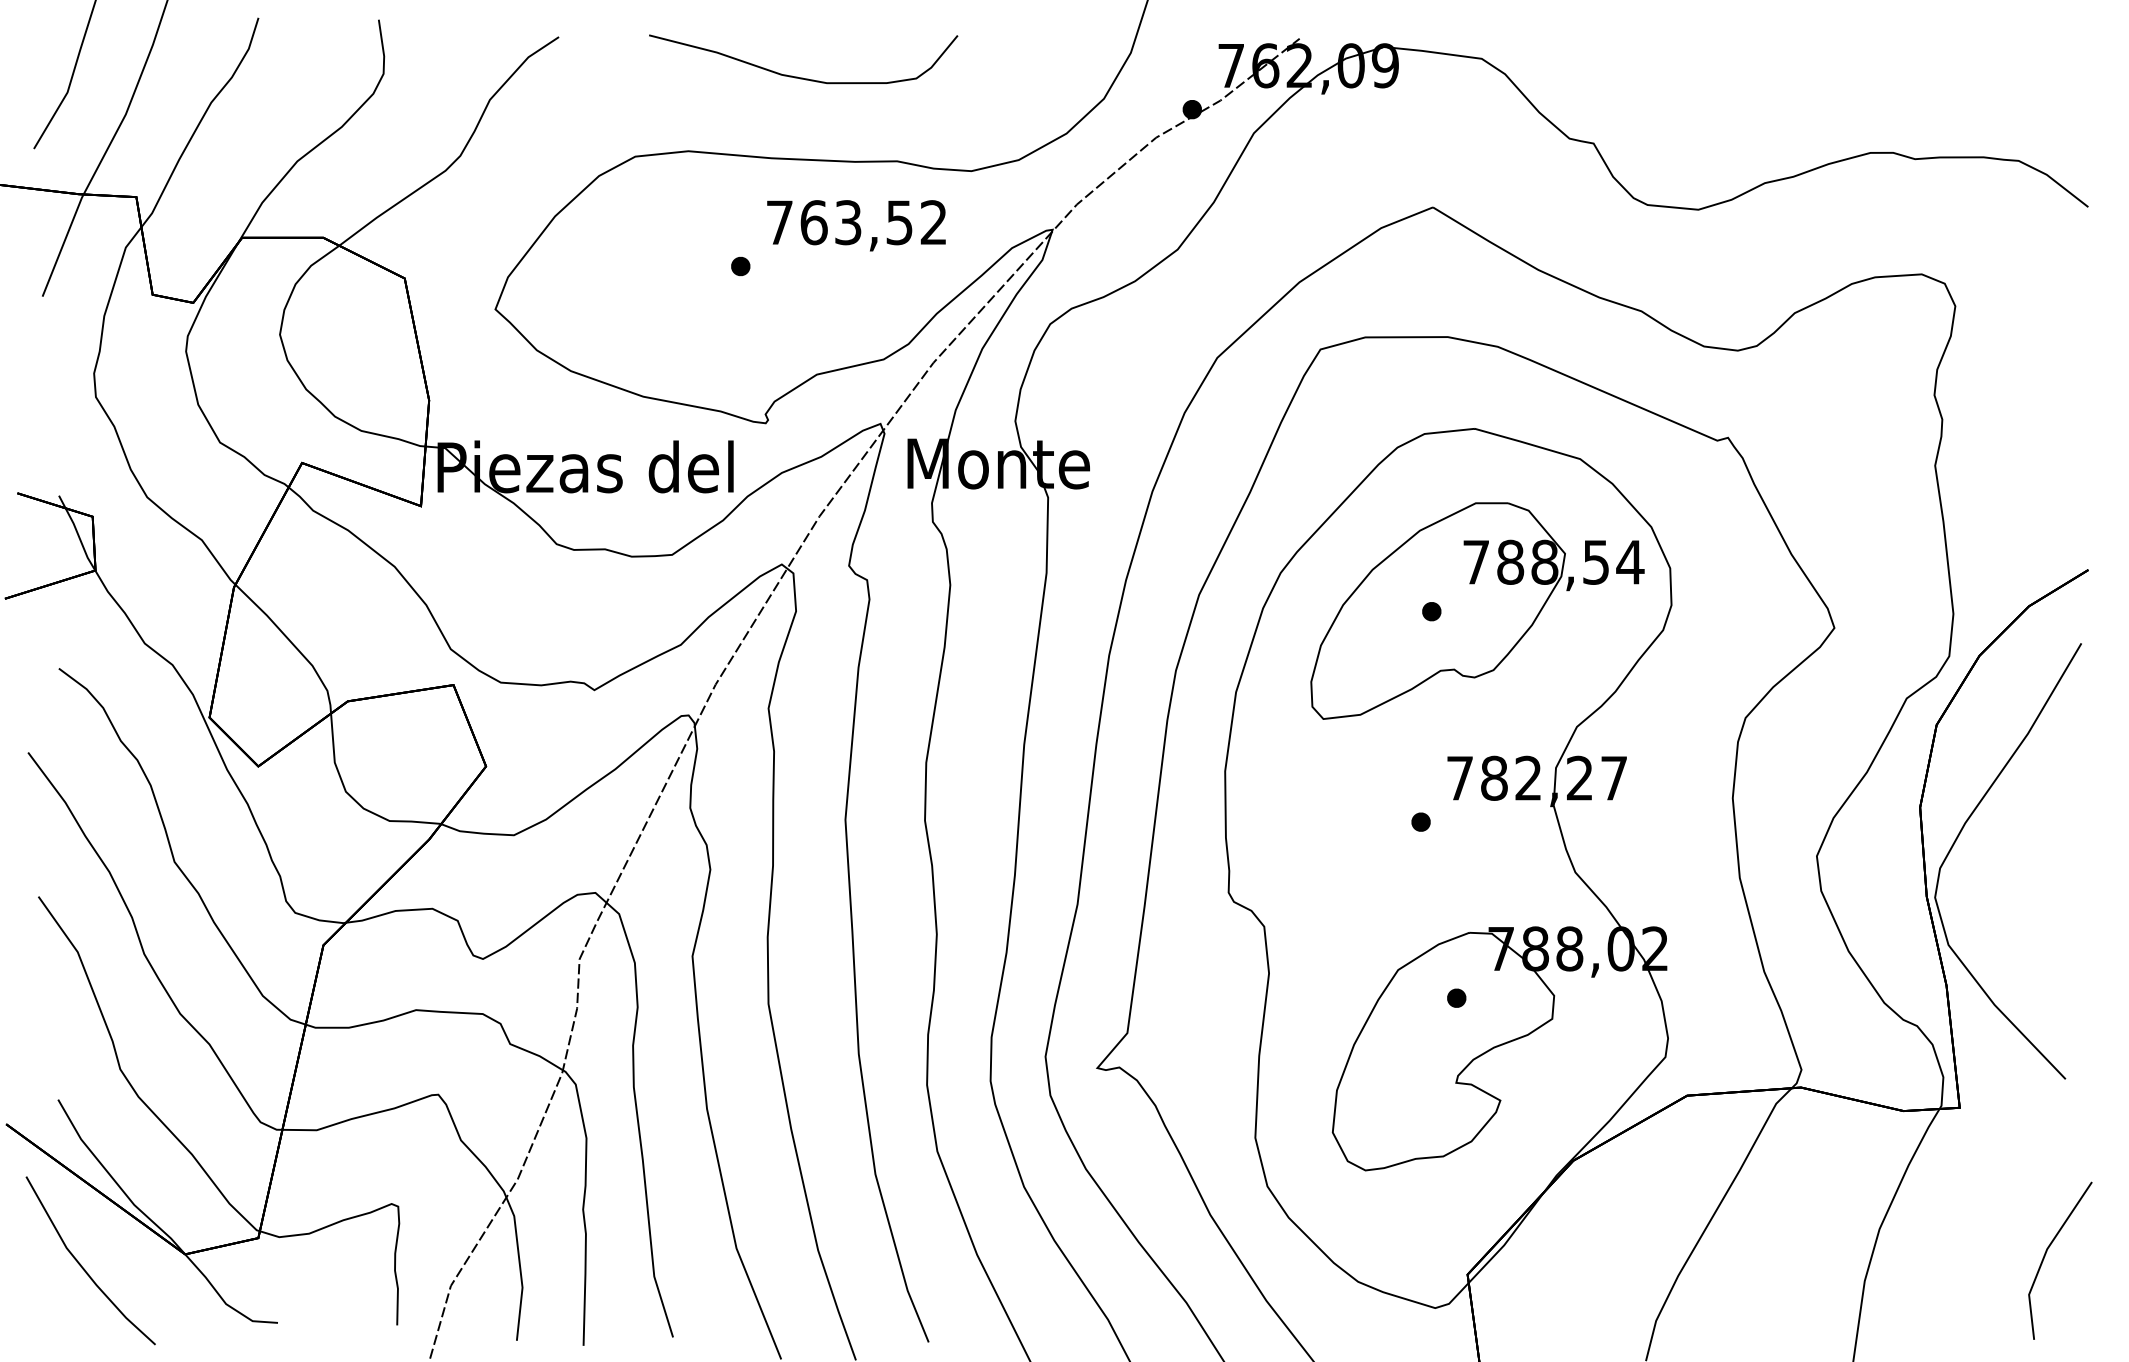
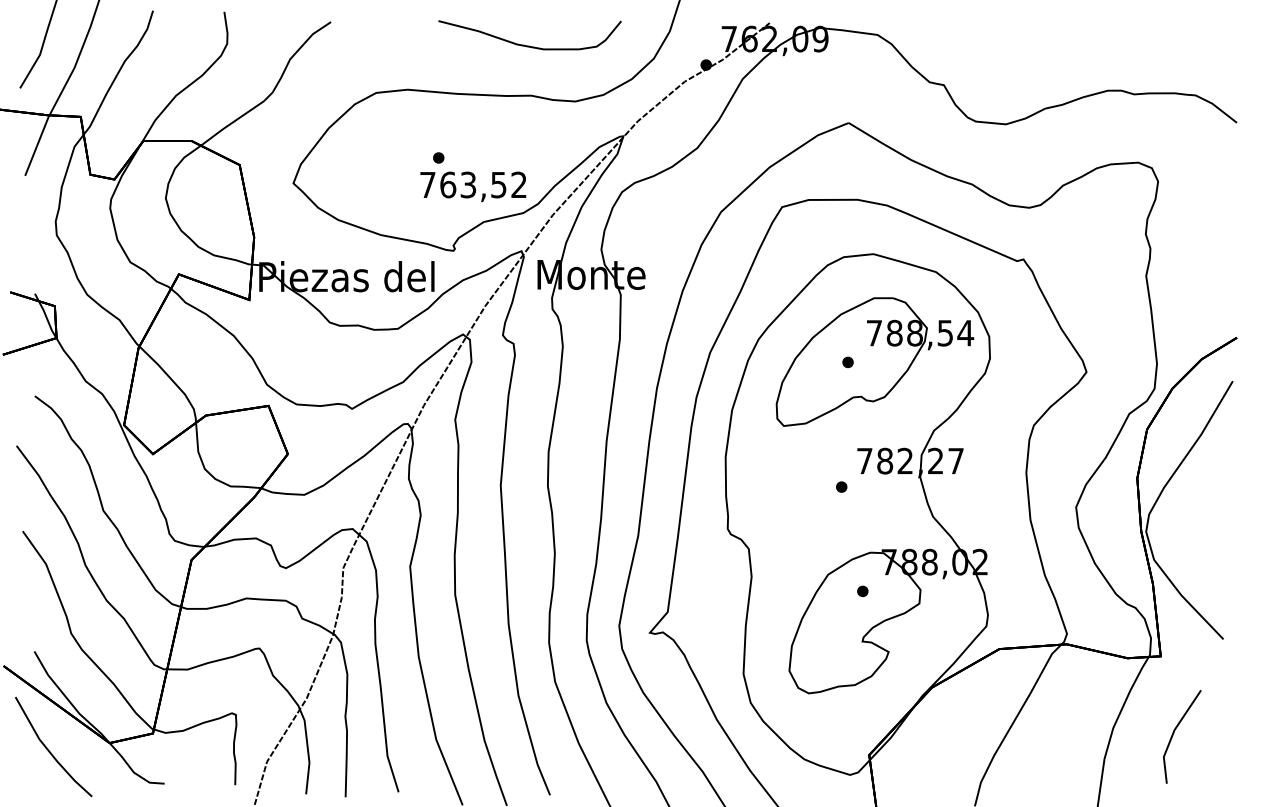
curve: (802, 76) -> (529, 45), moved
text: (856, 225) -> (473, 186), moved
line: (2047, 1255) -> (1174, 733), moved

